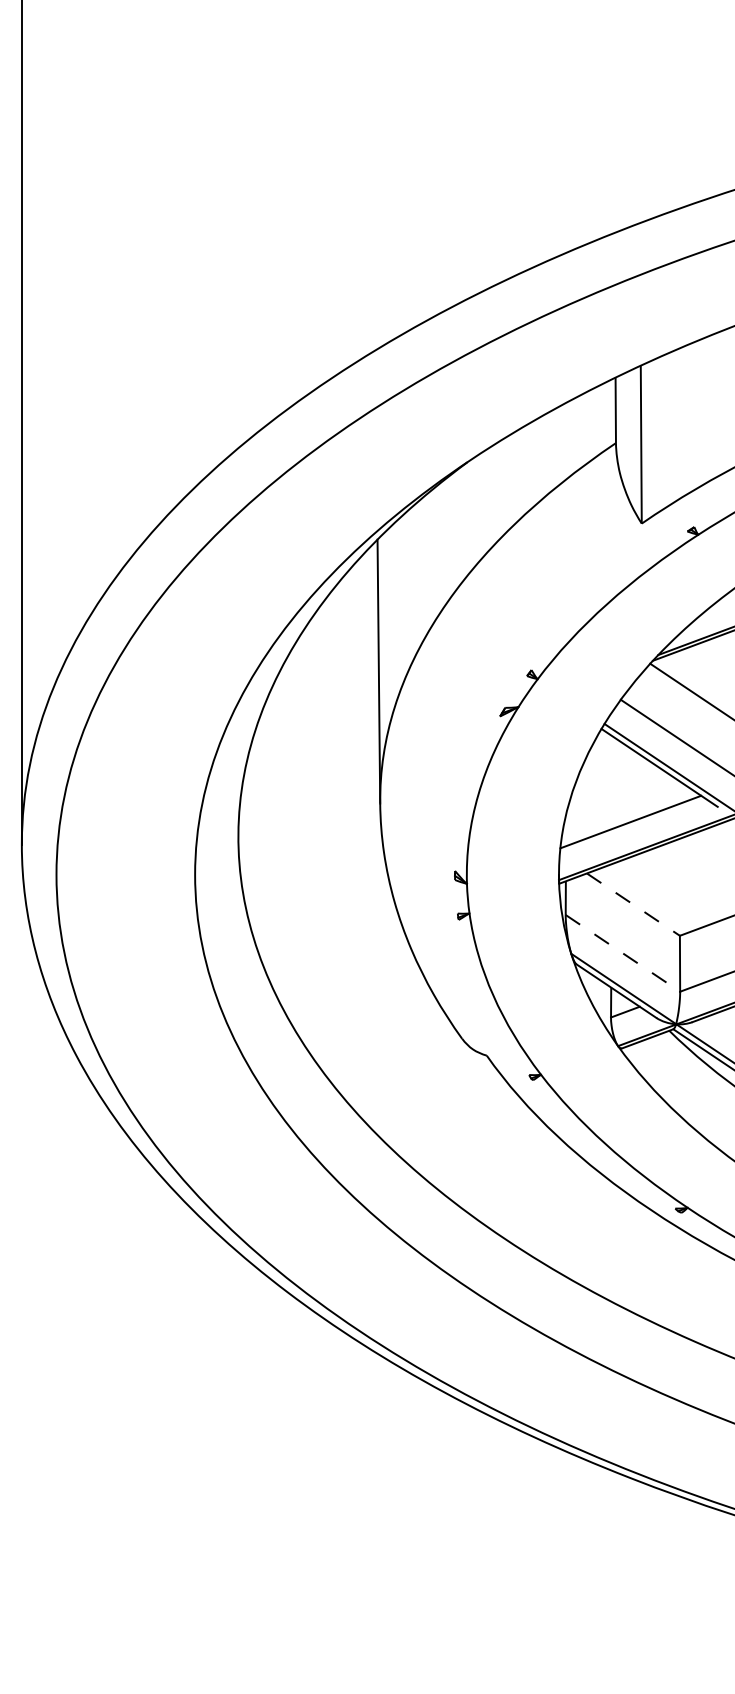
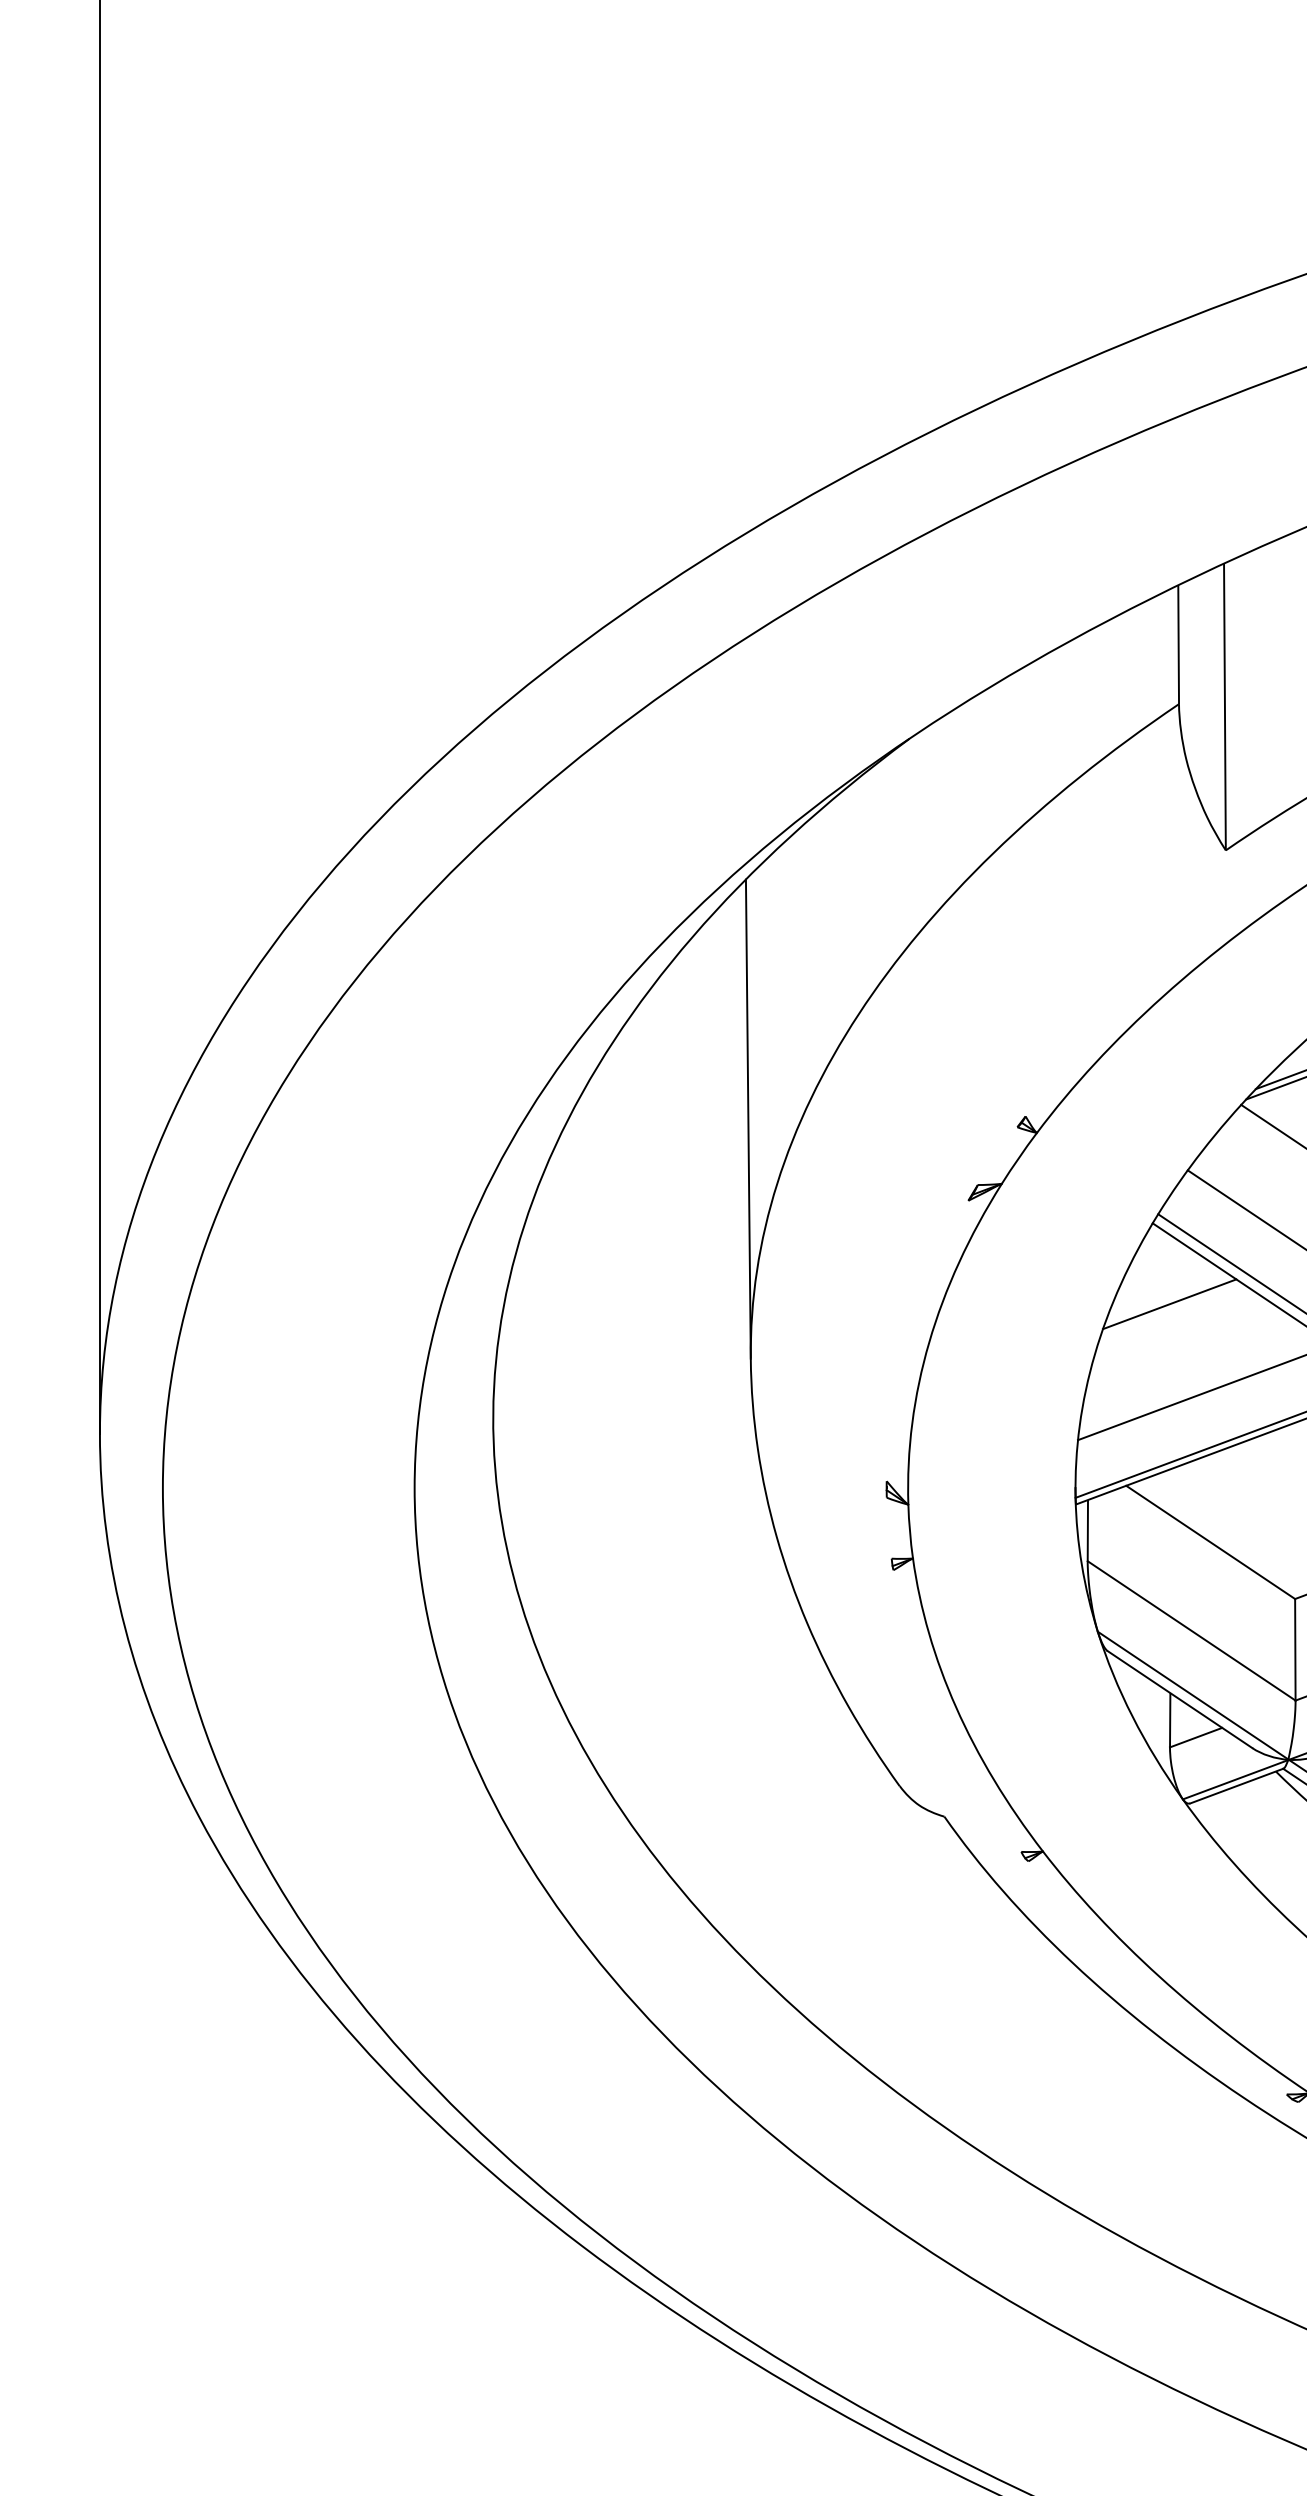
line: (610, 773) -> (1169, 1304), added
line: (633, 904) -> (1210, 1542), dashed -> solid
line: (622, 953) -> (1190, 1631), dashed -> solid

